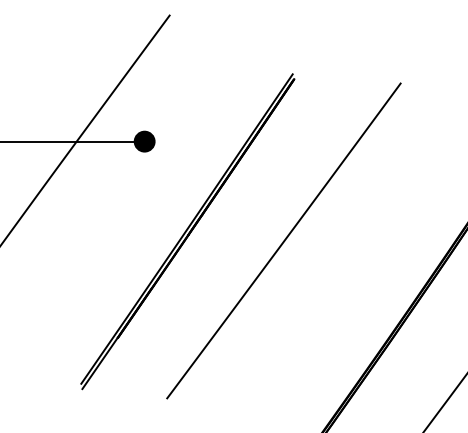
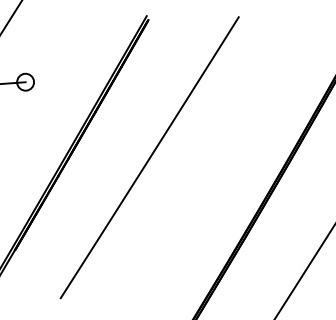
fill: (144, 141) -> (25, 82), removed

